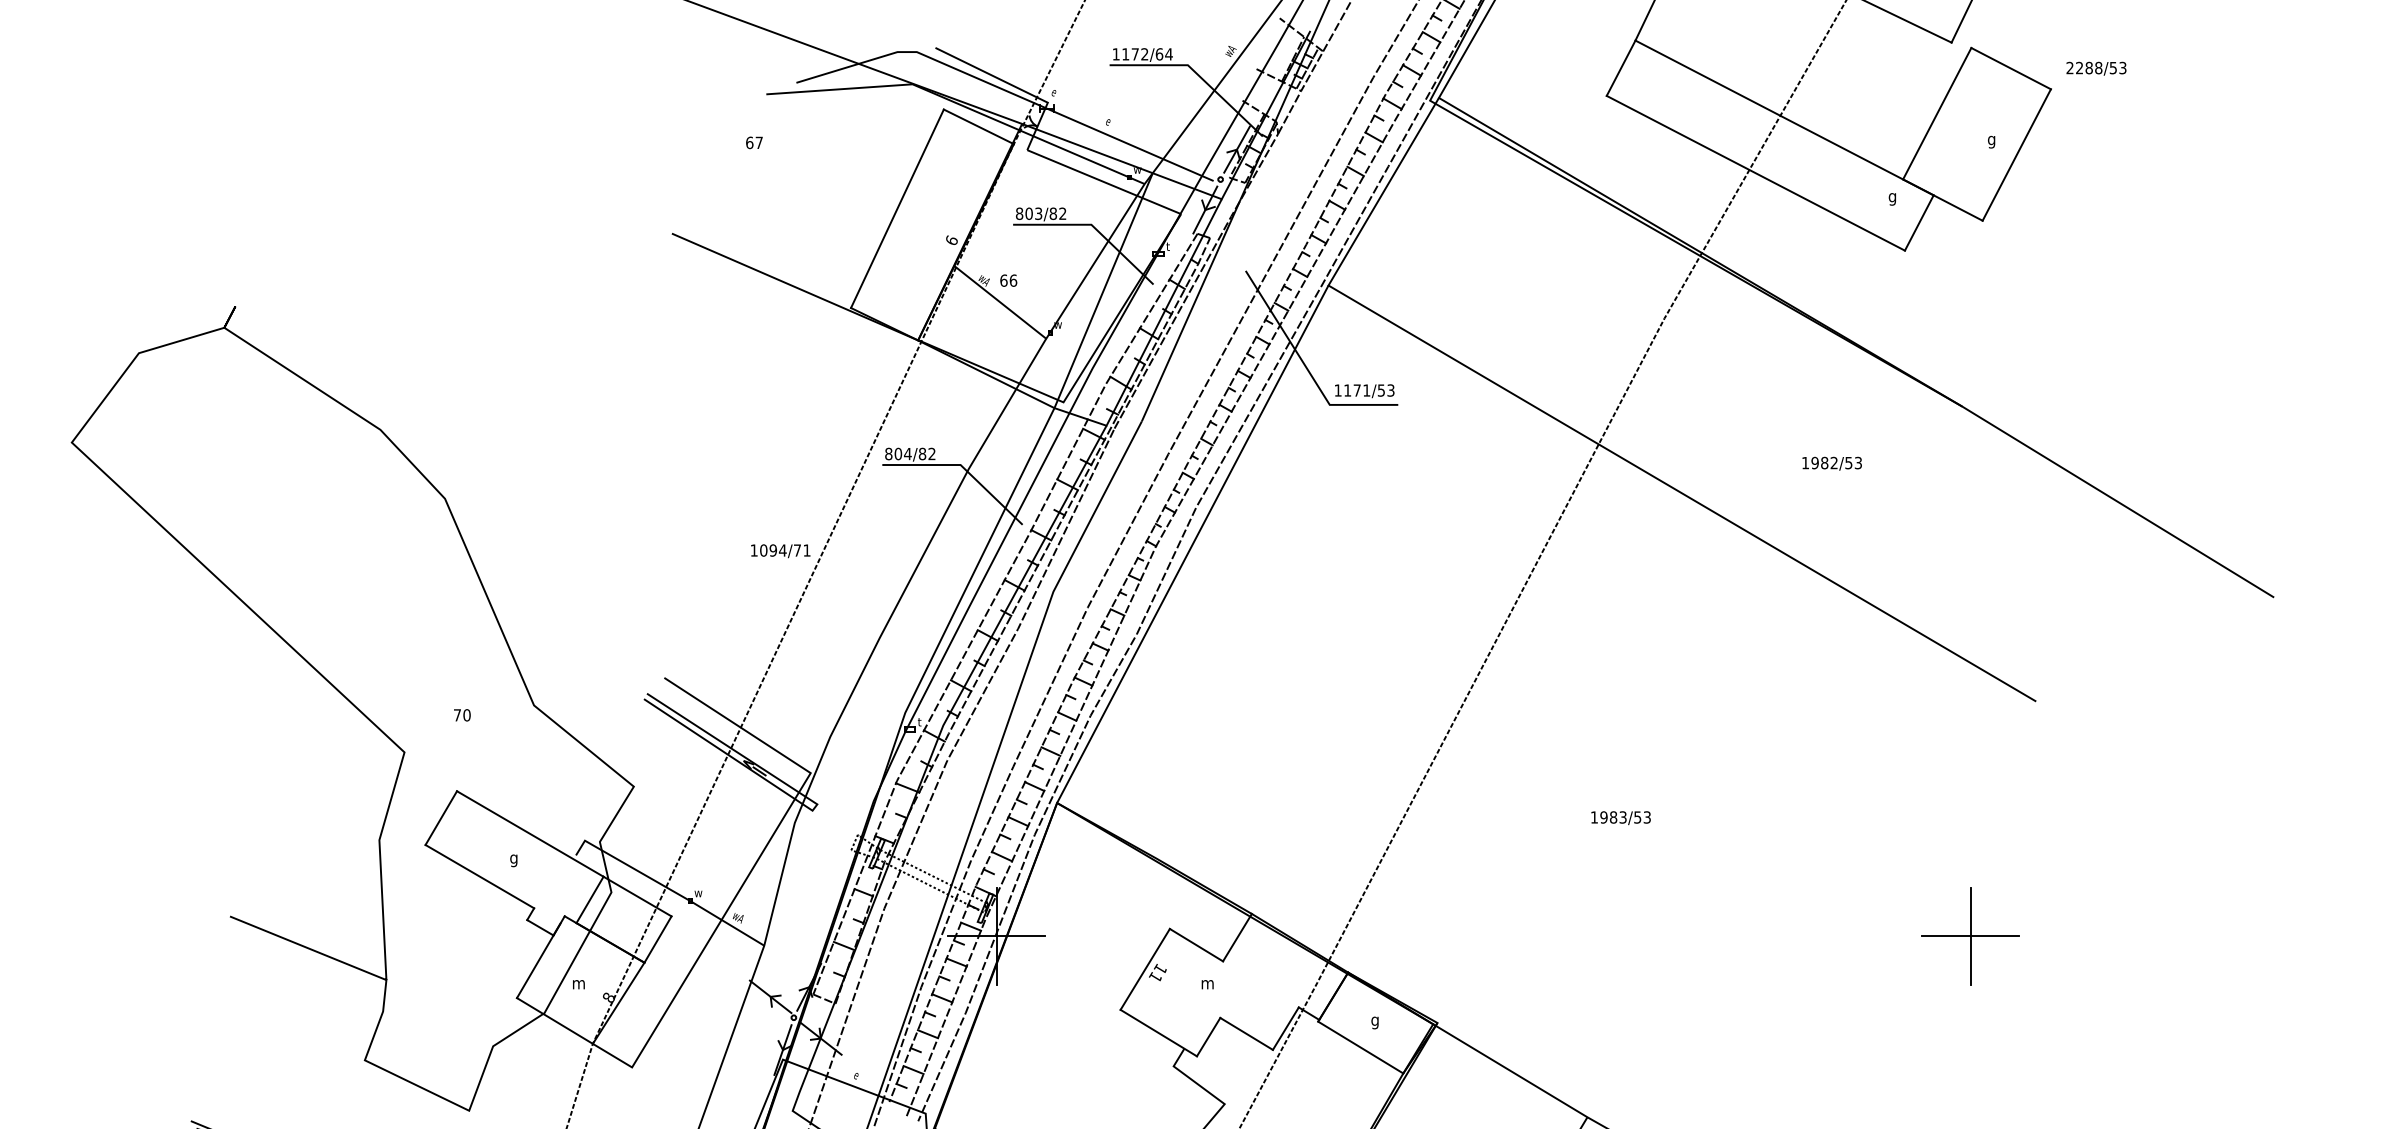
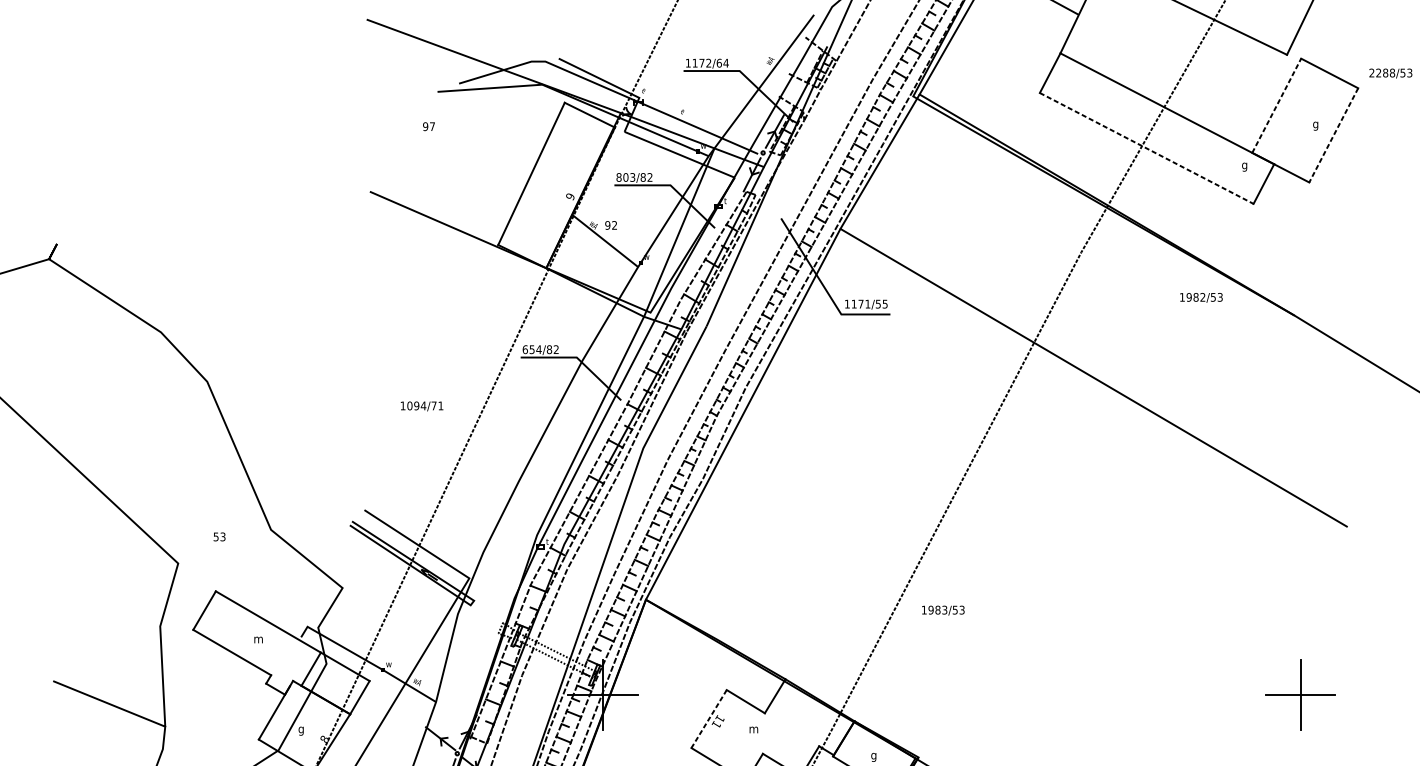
line: (1937, 113) -> (1276, 105), solid -> dashed
text: (749, 142) -> (425, 126), 67 -> 97
line: (2016, 155) -> (1333, 135), solid -> dashed
line: (1755, 173) -> (1146, 148), solid -> dashed
text: (951, 240) -> (570, 196), 6 -> 9
text: (1008, 280) -> (611, 225), 66 -> 92
text: (1390, 389) -> (884, 303), 1171/53 -> 1171/55
text: (893, 453) -> (528, 349), 804/82 -> 654/82
text: (1831, 463) -> (1200, 297), moved
text: (780, 551) -> (421, 406), moved
text: (462, 715) -> (219, 537), 70 -> 53
text: (1620, 818) -> (942, 610), moved
text: (516, 860) -> (258, 640), g -> m
line: (1144, 969) -> (708, 719), solid -> dashed
text: (578, 986) -> (302, 731), m -> g

